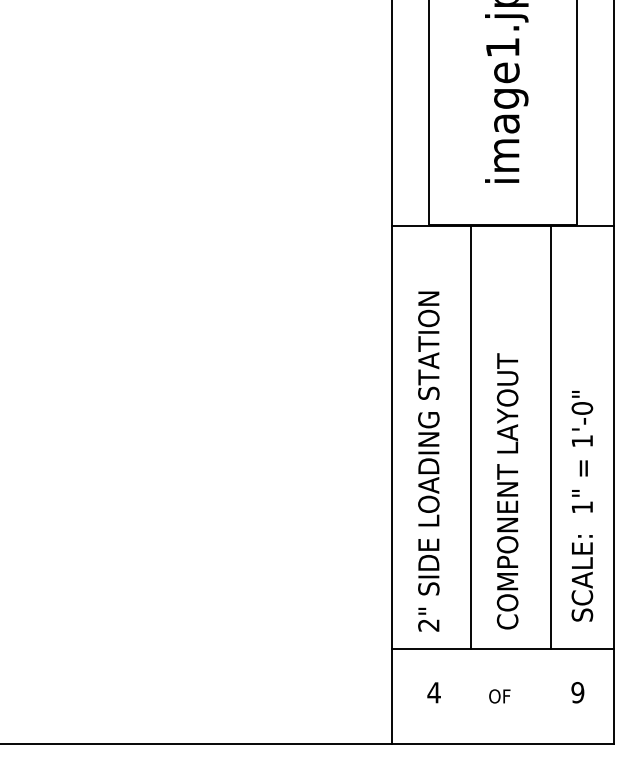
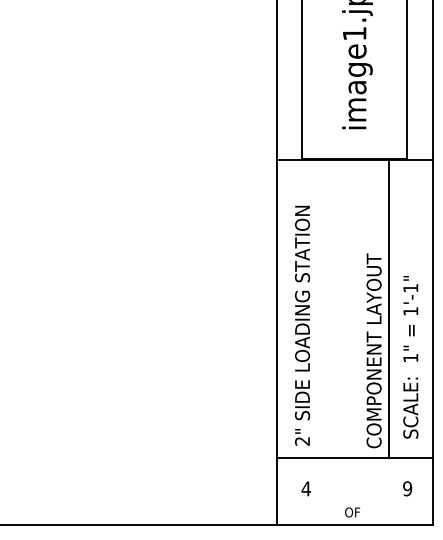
text: (581, 407) -> (410, 287), 1'-0" -> 1'-1"
line: (471, 437) -> (332, 308), removed
text: (506, 490) -> (373, 350), moved
text: (499, 696) -> (352, 512), moved

